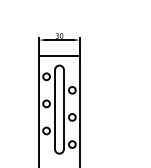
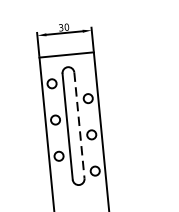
line: (63, 109) -> (78, 125), solid -> dashed

